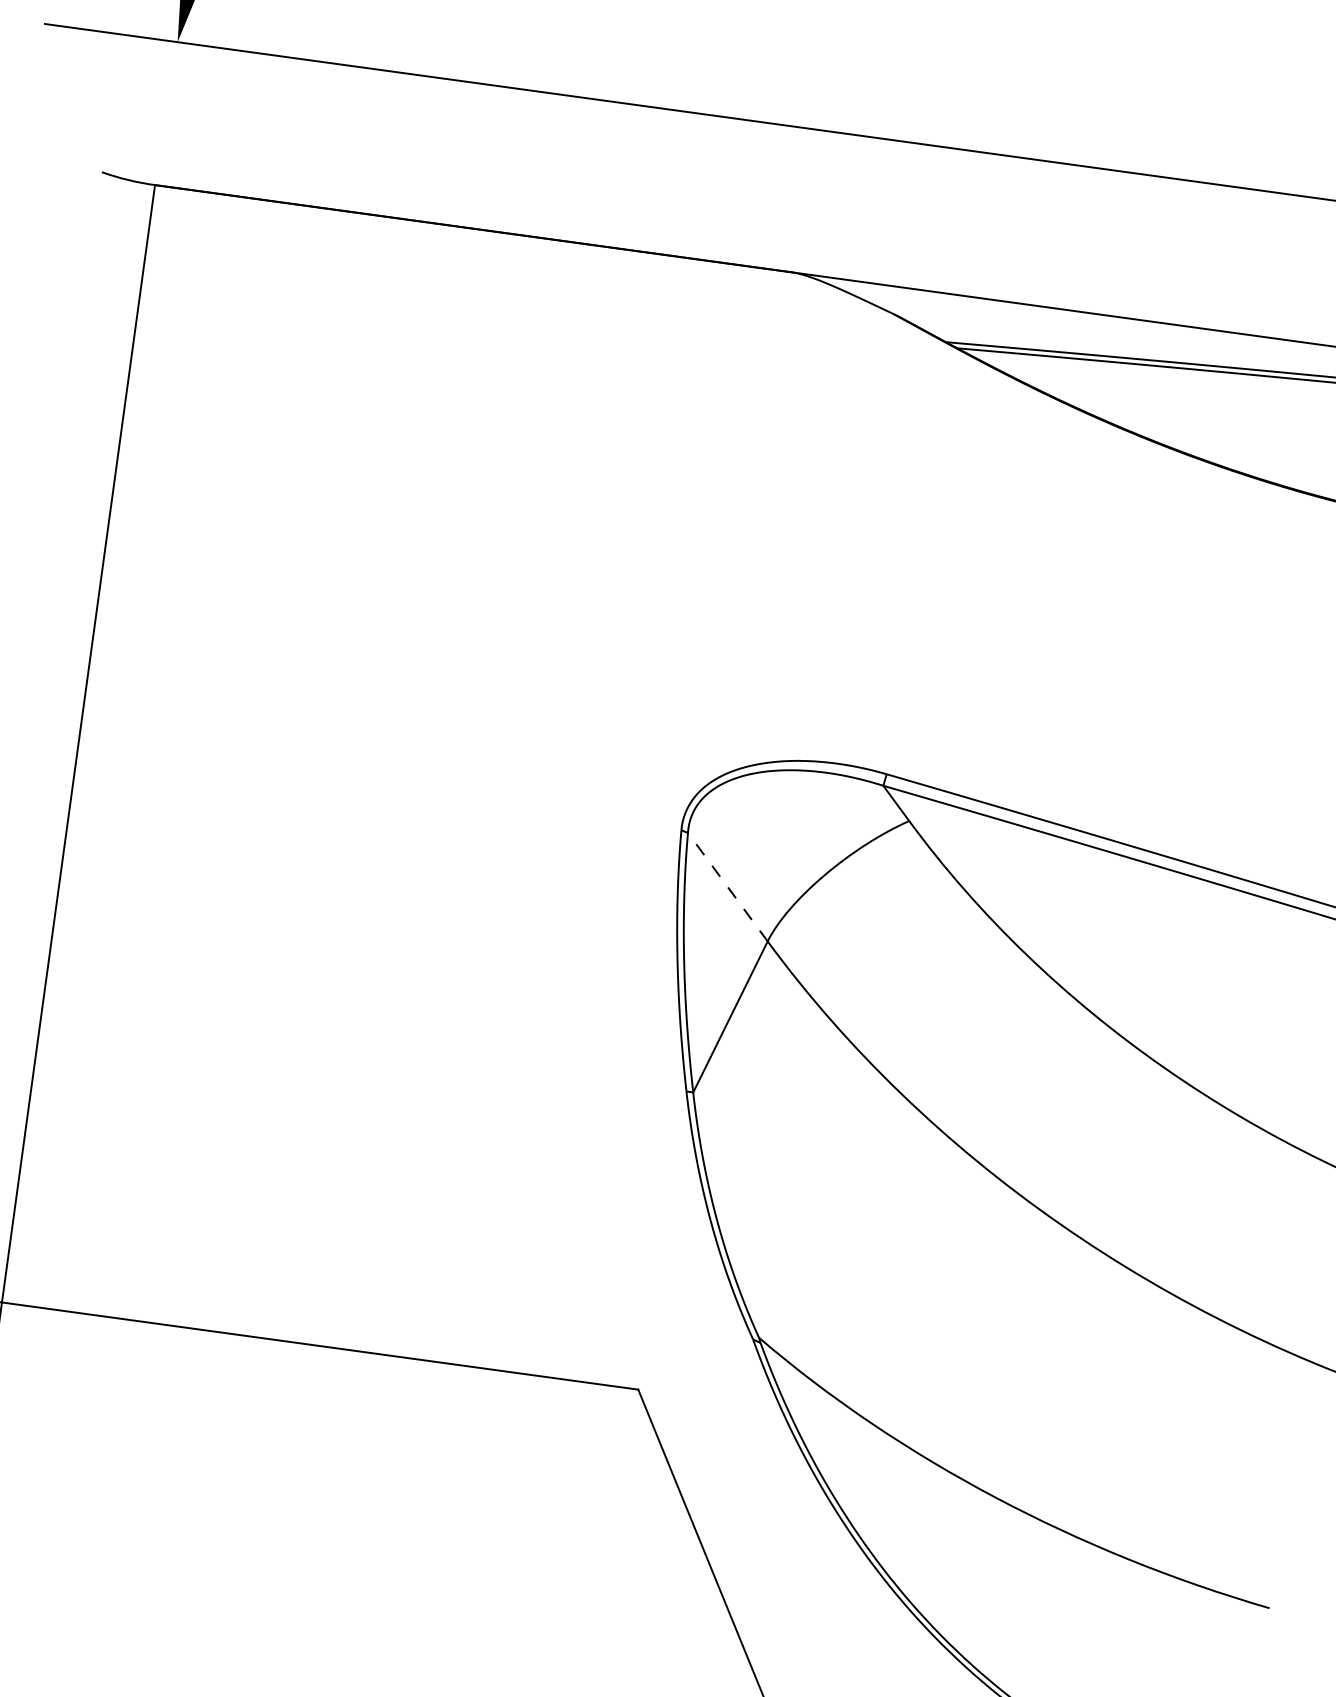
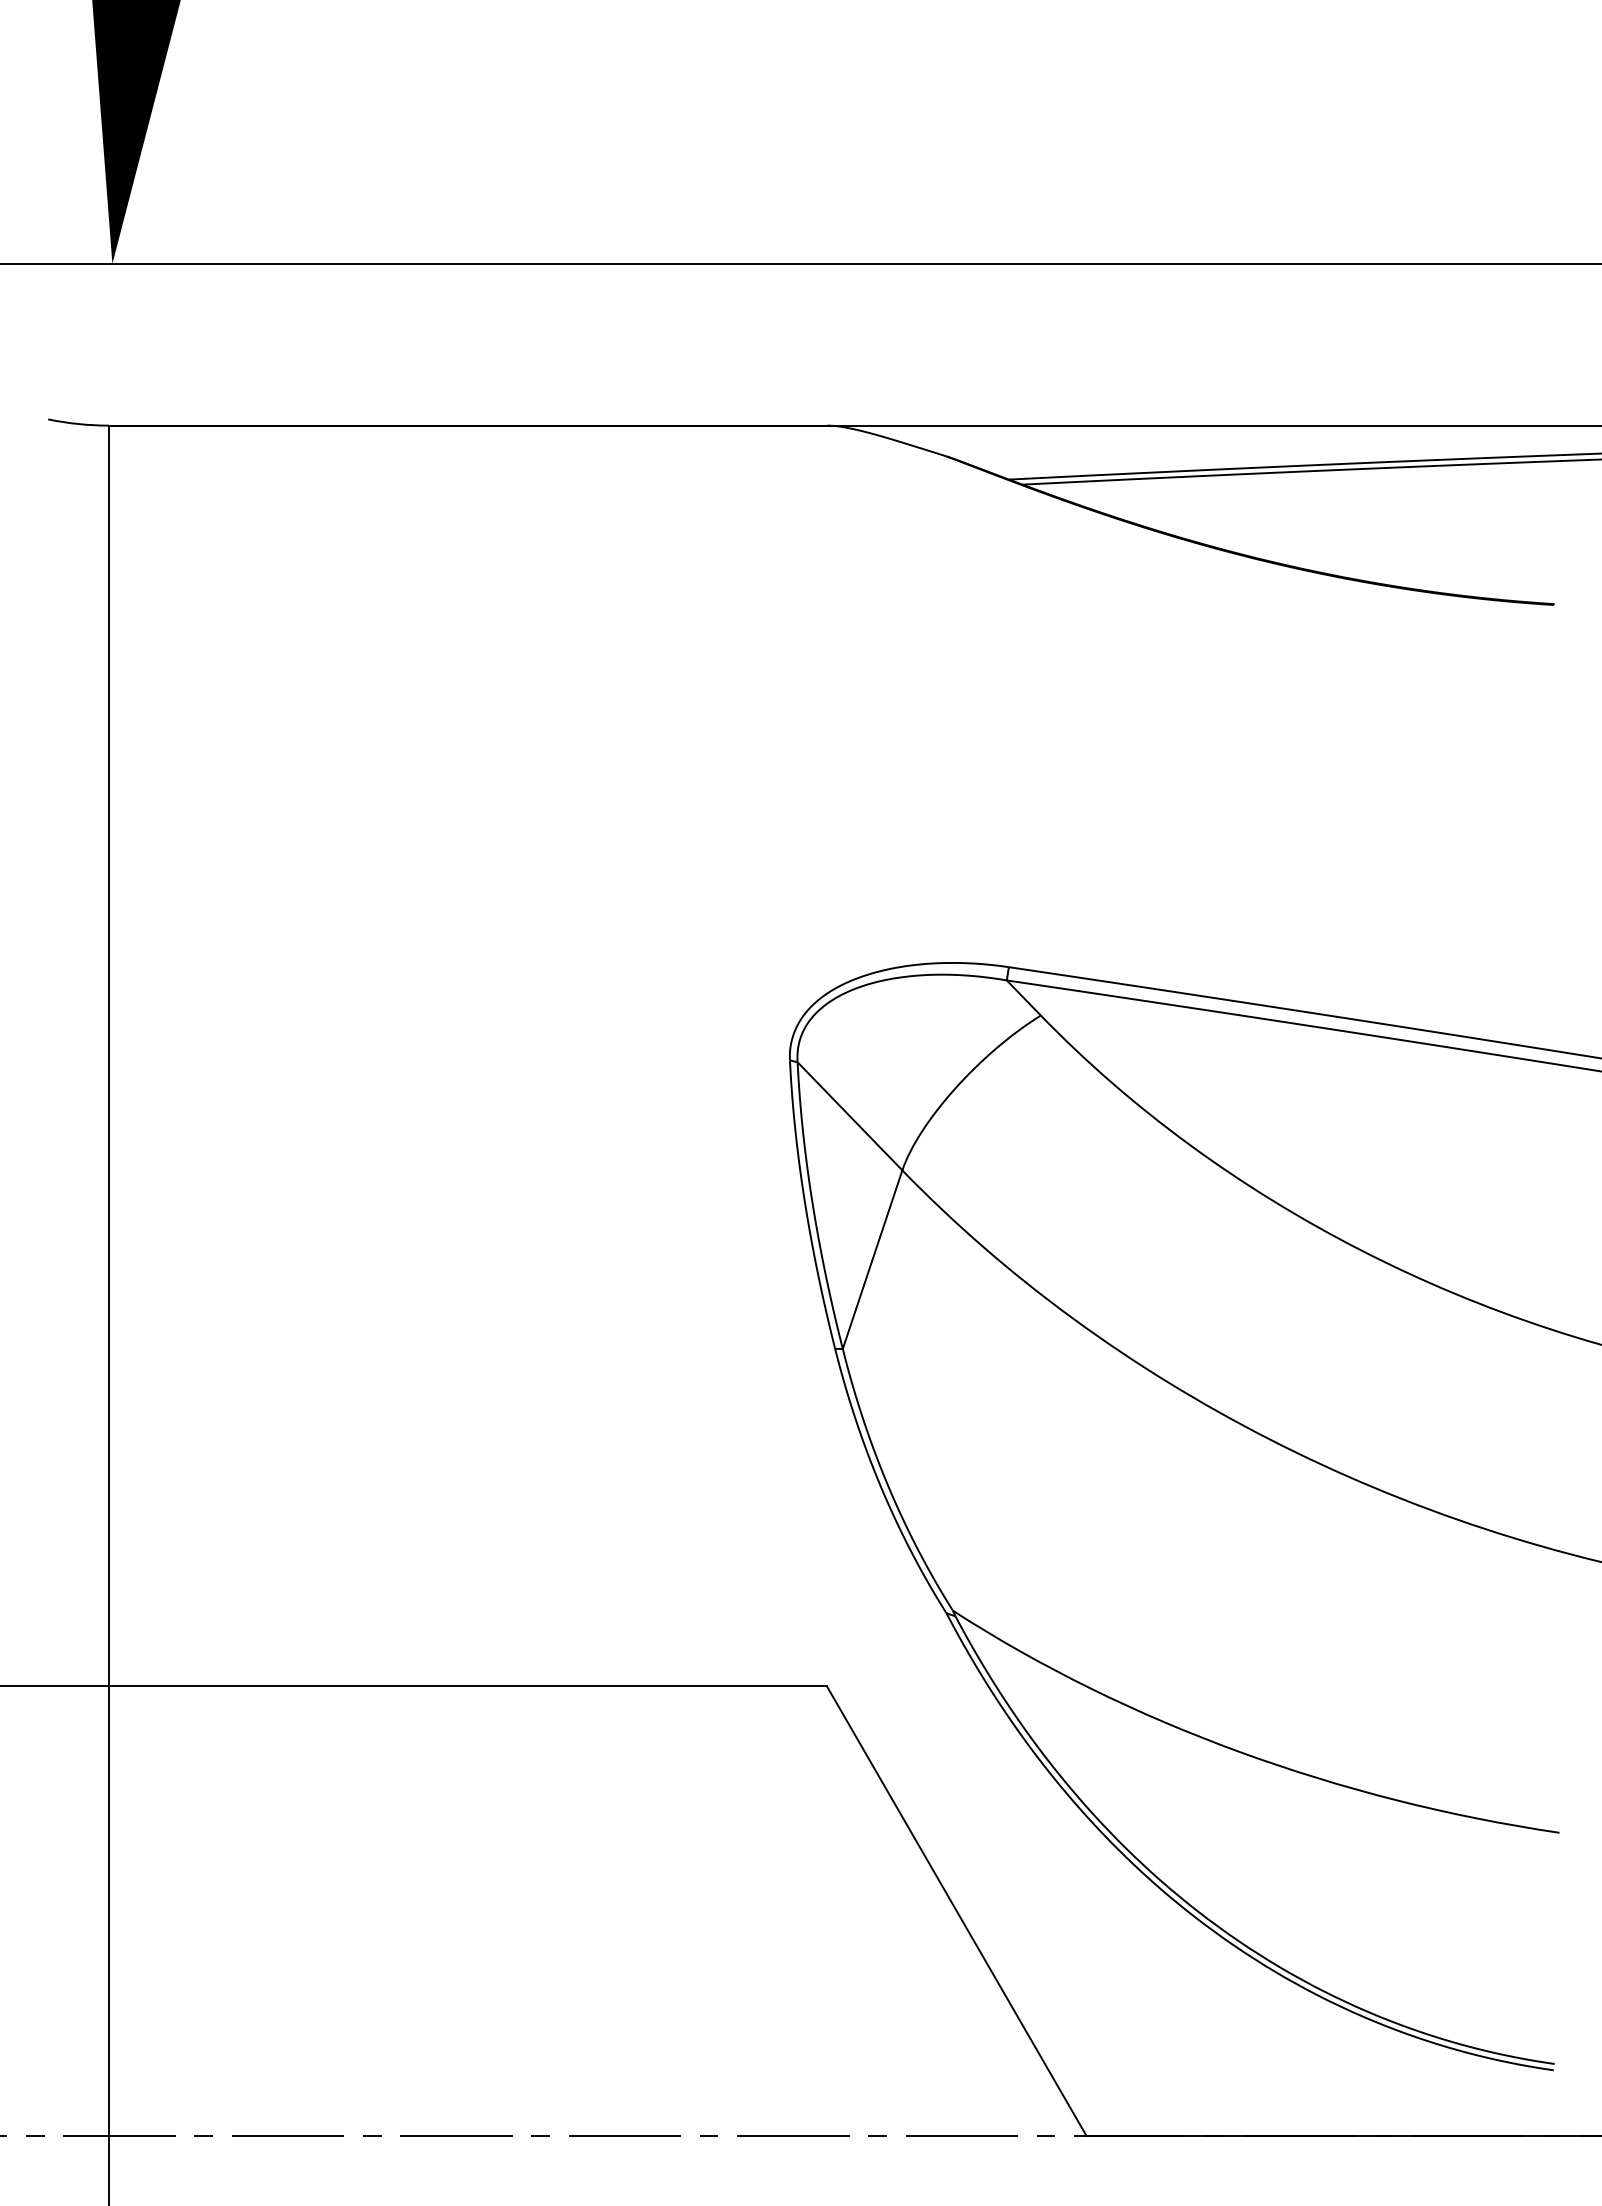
line: (727, 886) -> (849, 1115), dashed -> solid

